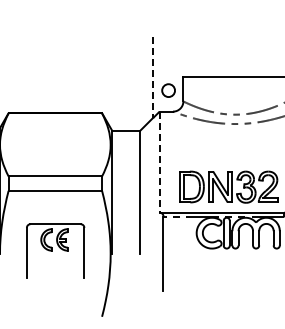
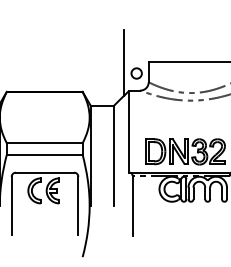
line: (153, 77) -> (124, 62), dashed -> solid
line: (159, 162) -> (129, 131), dashed -> solid
part: (55, 250) -> (44, 203), size x1.43

